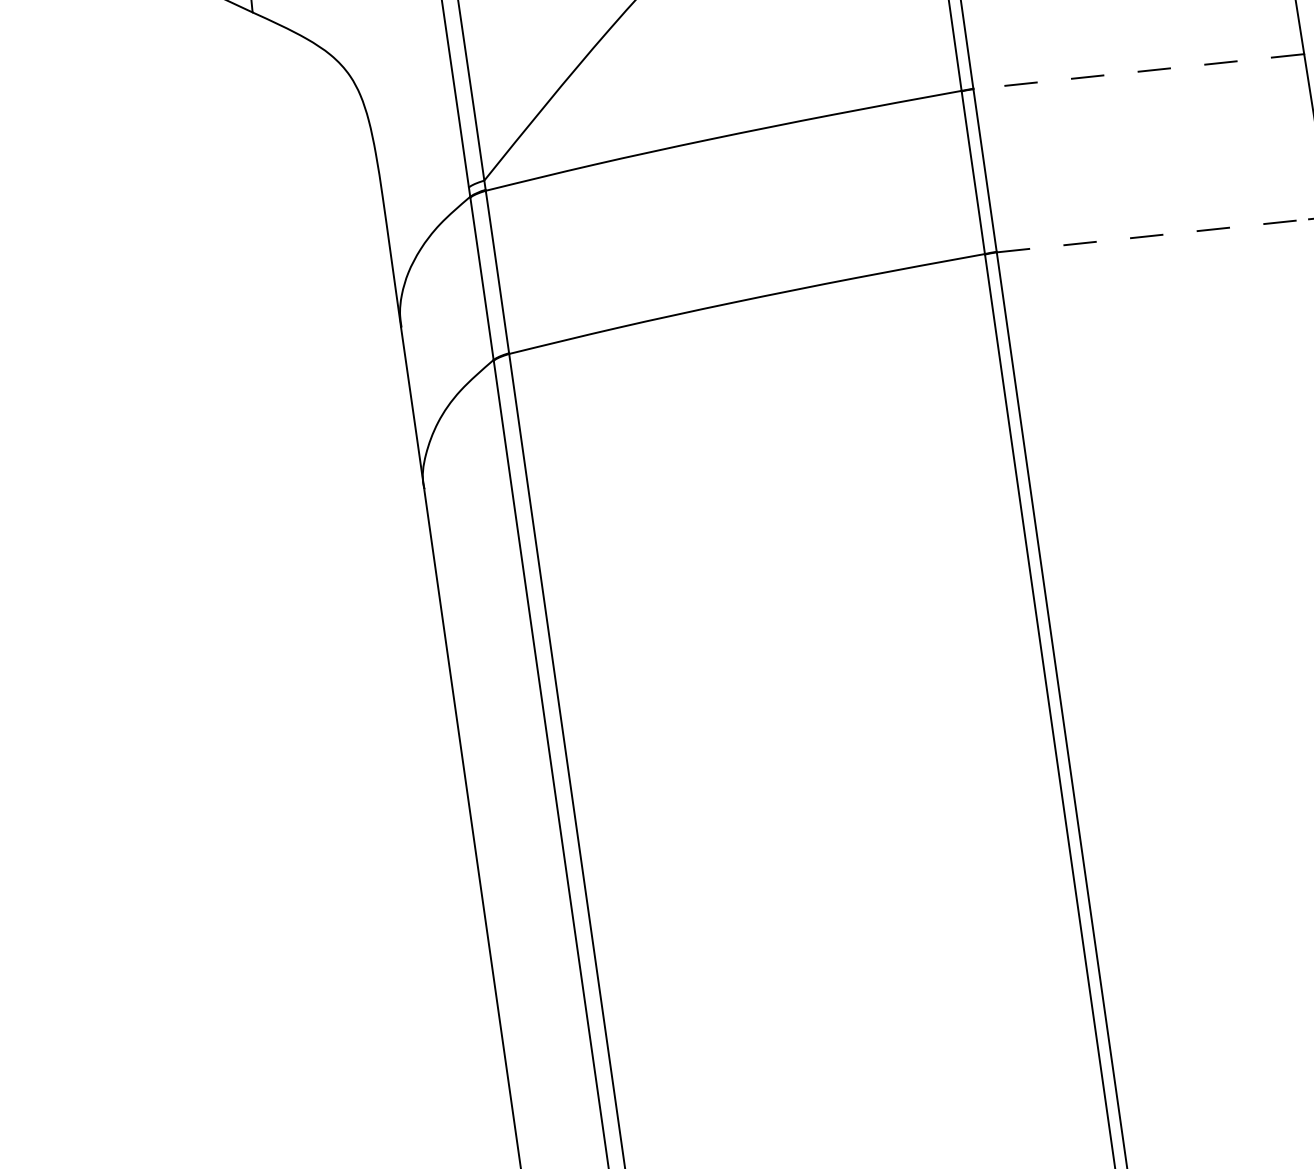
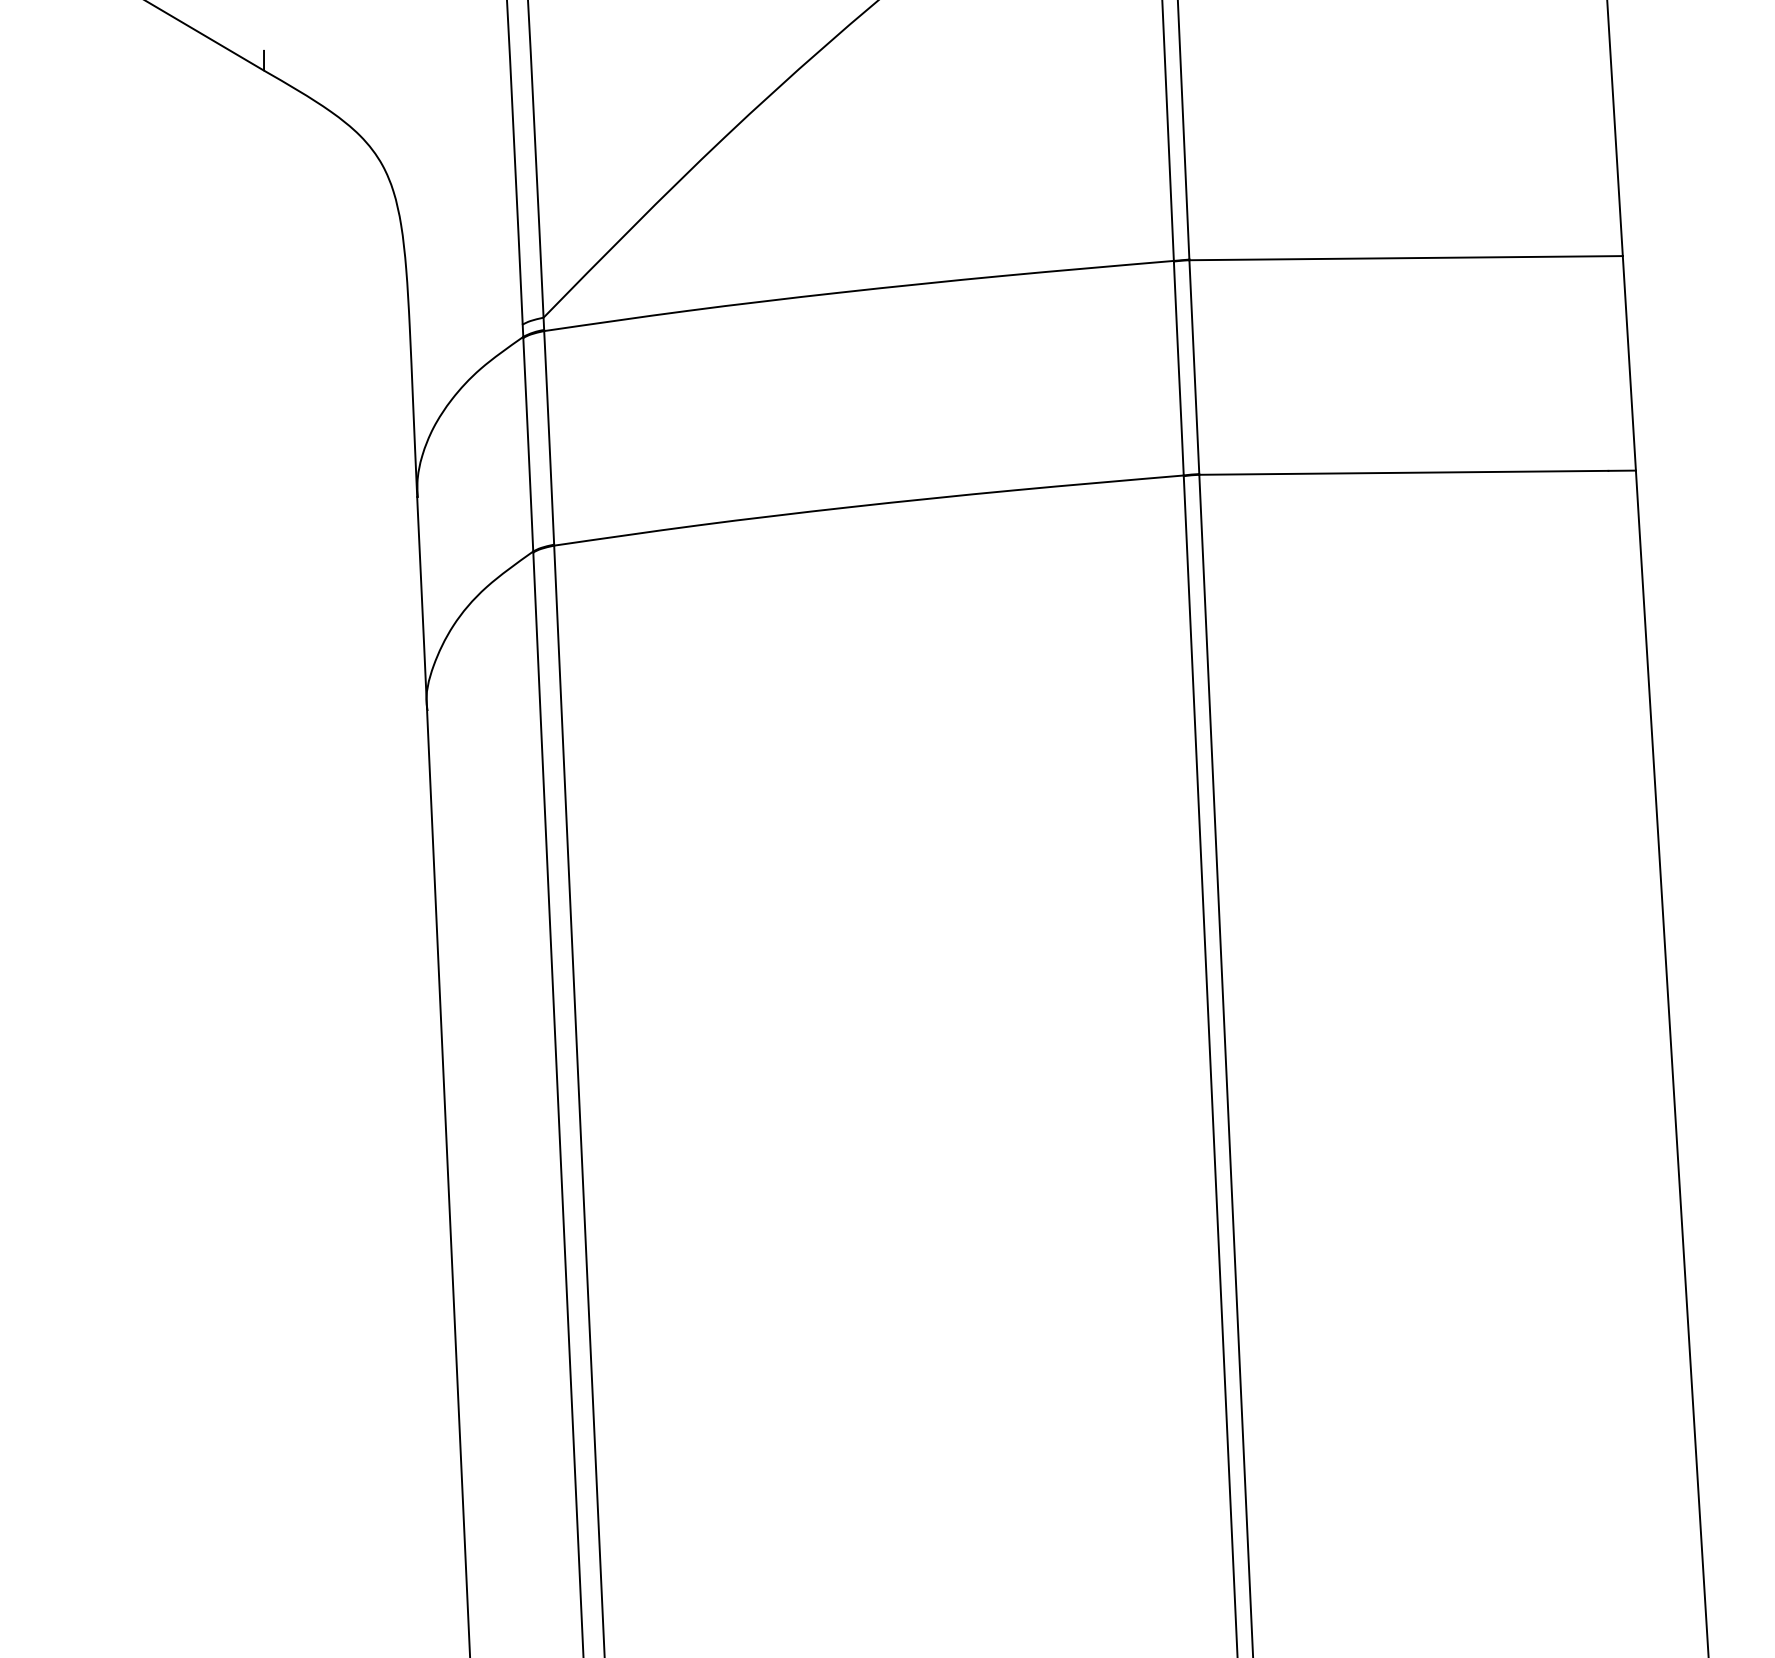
line: (1139, 71) -> (1406, 258), dashed -> solid
line: (1152, 235) -> (1403, 472), dashed -> solid

